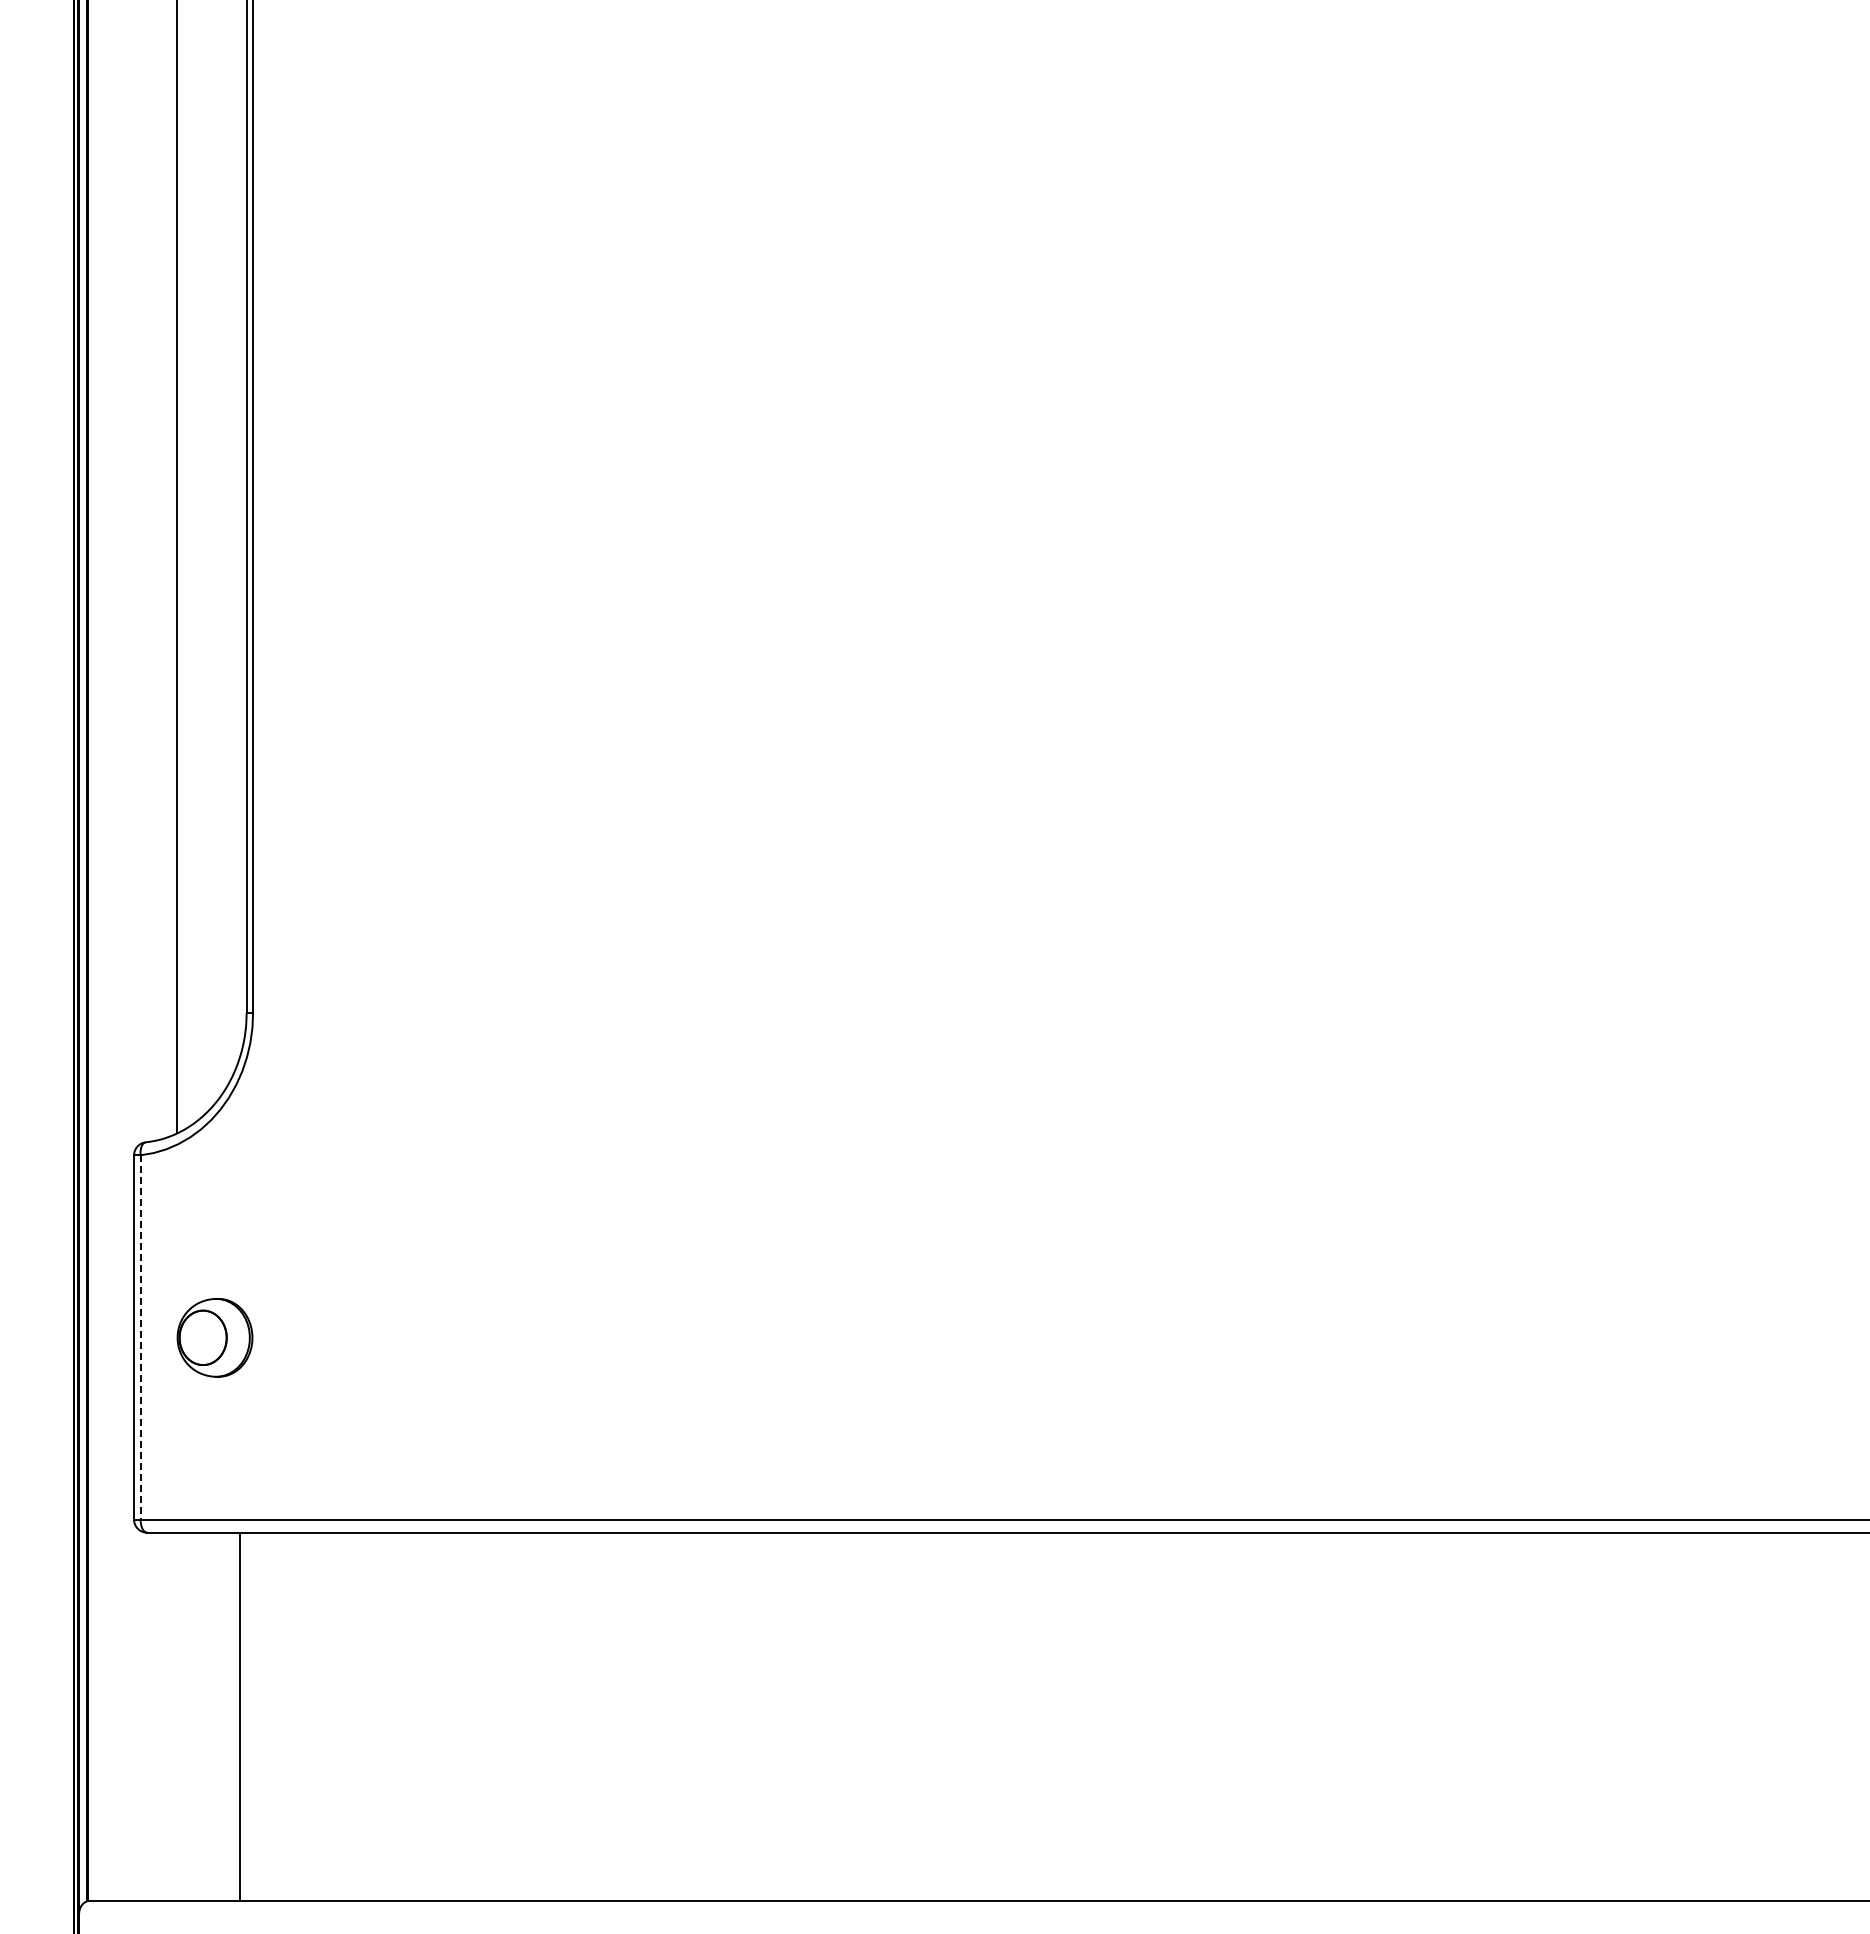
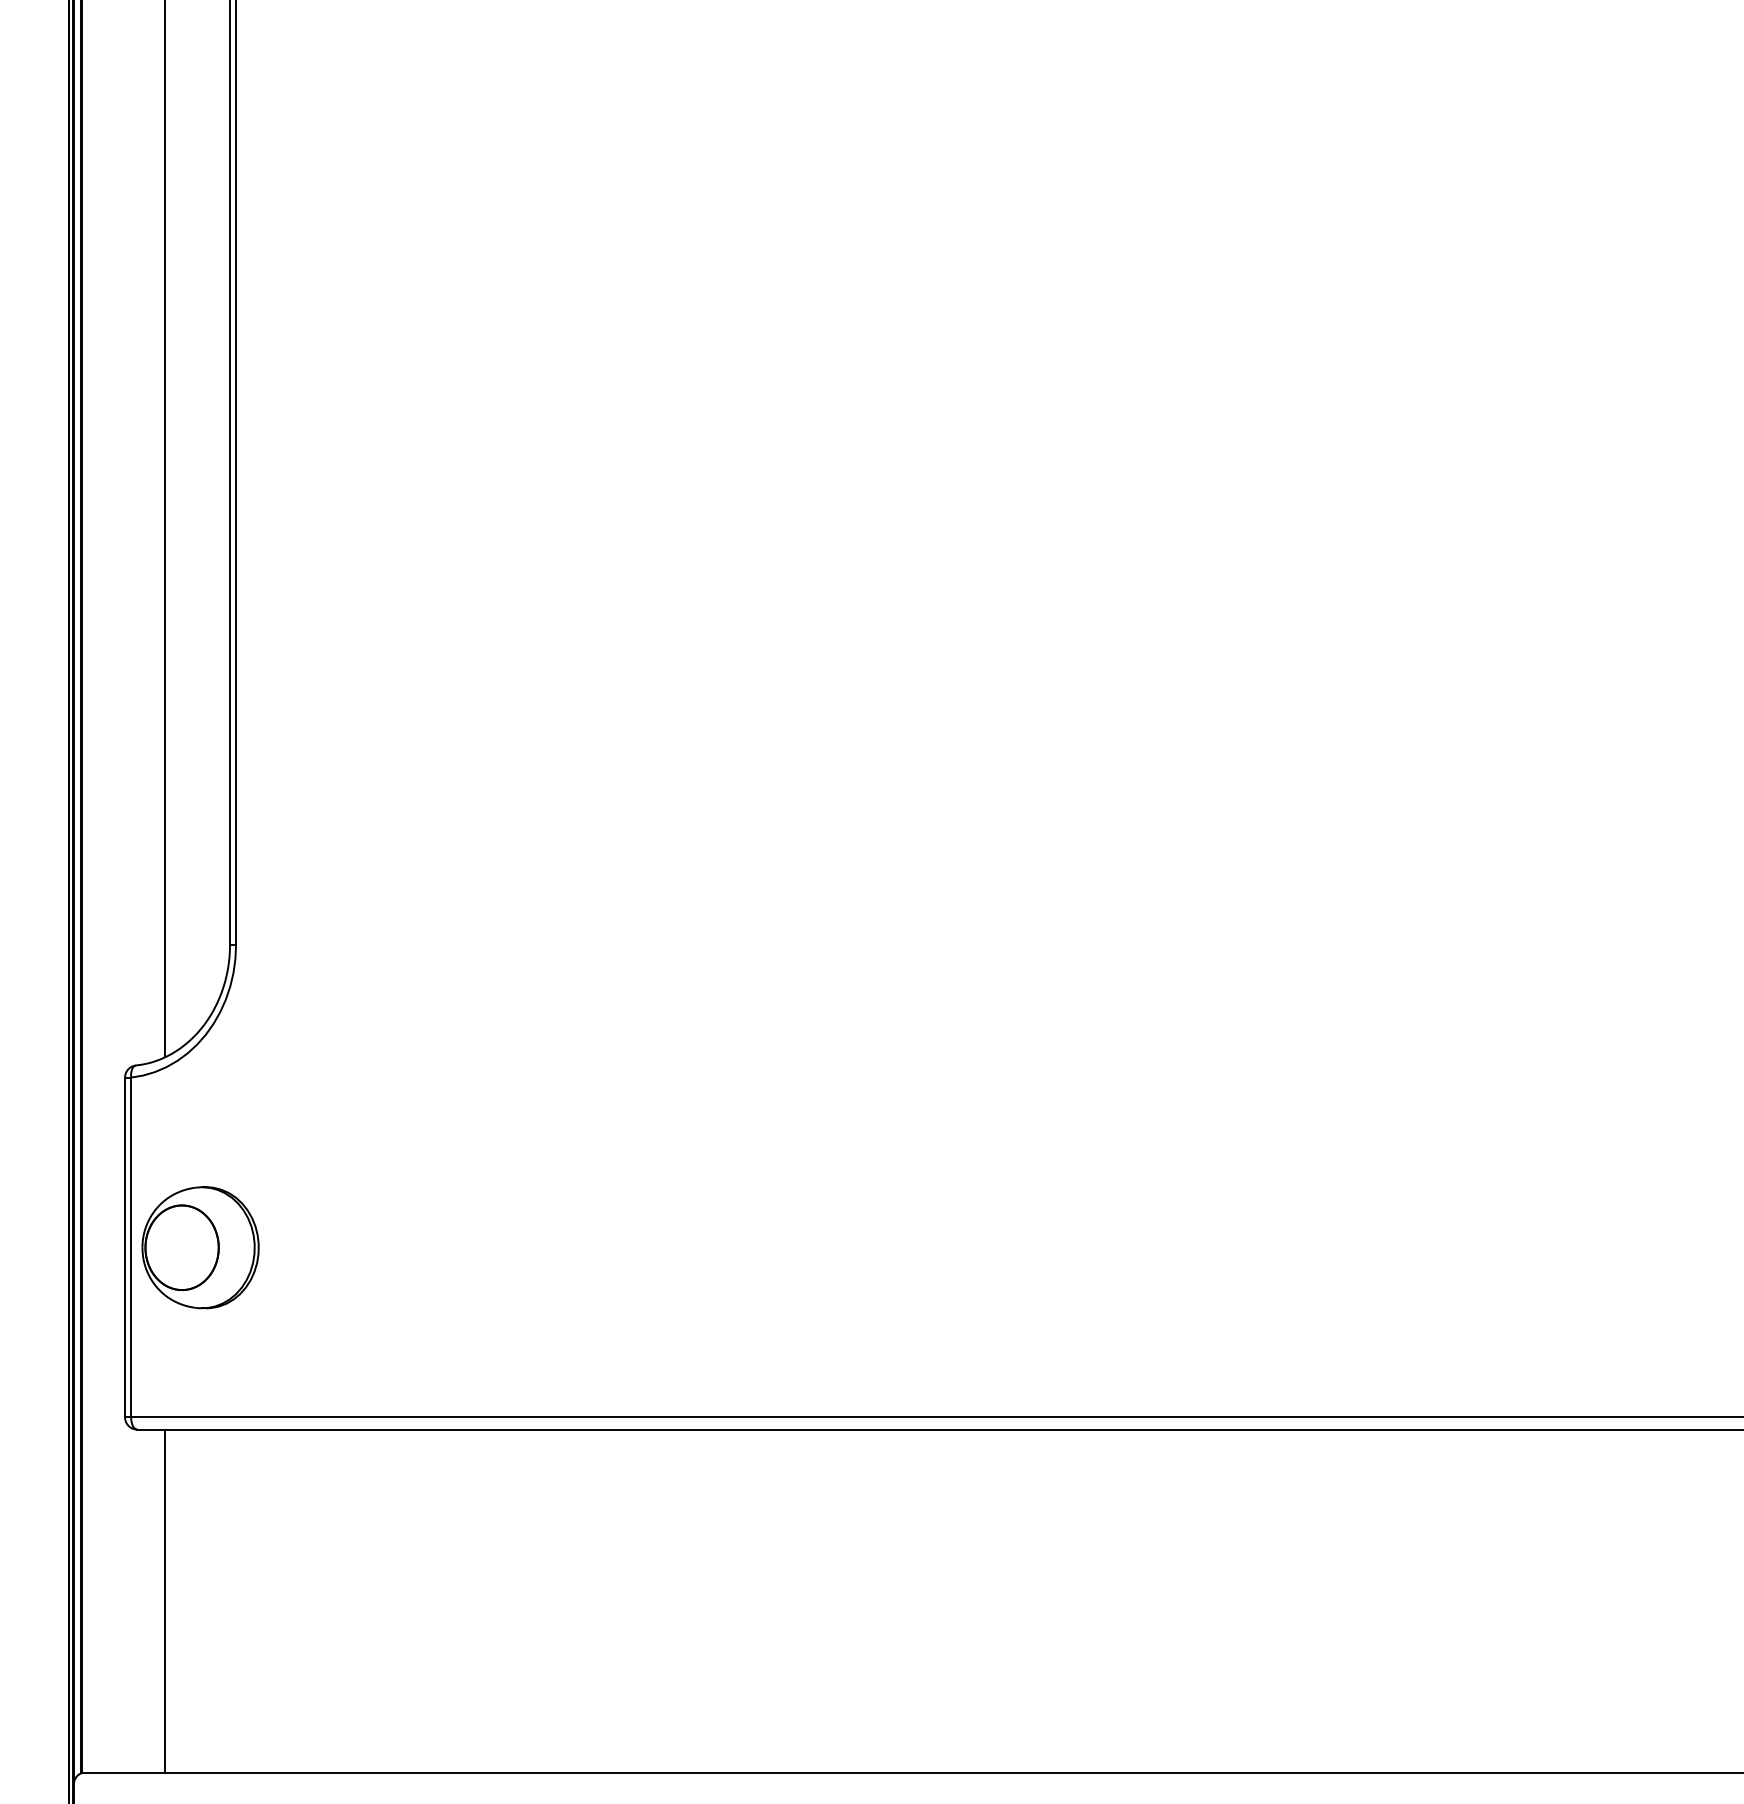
line: (140, 1337) -> (131, 1247), dashed -> solid
part: (214, 1337) -> (200, 1247), size x1.67
line: (239, 1716) -> (164, 1600), moved

